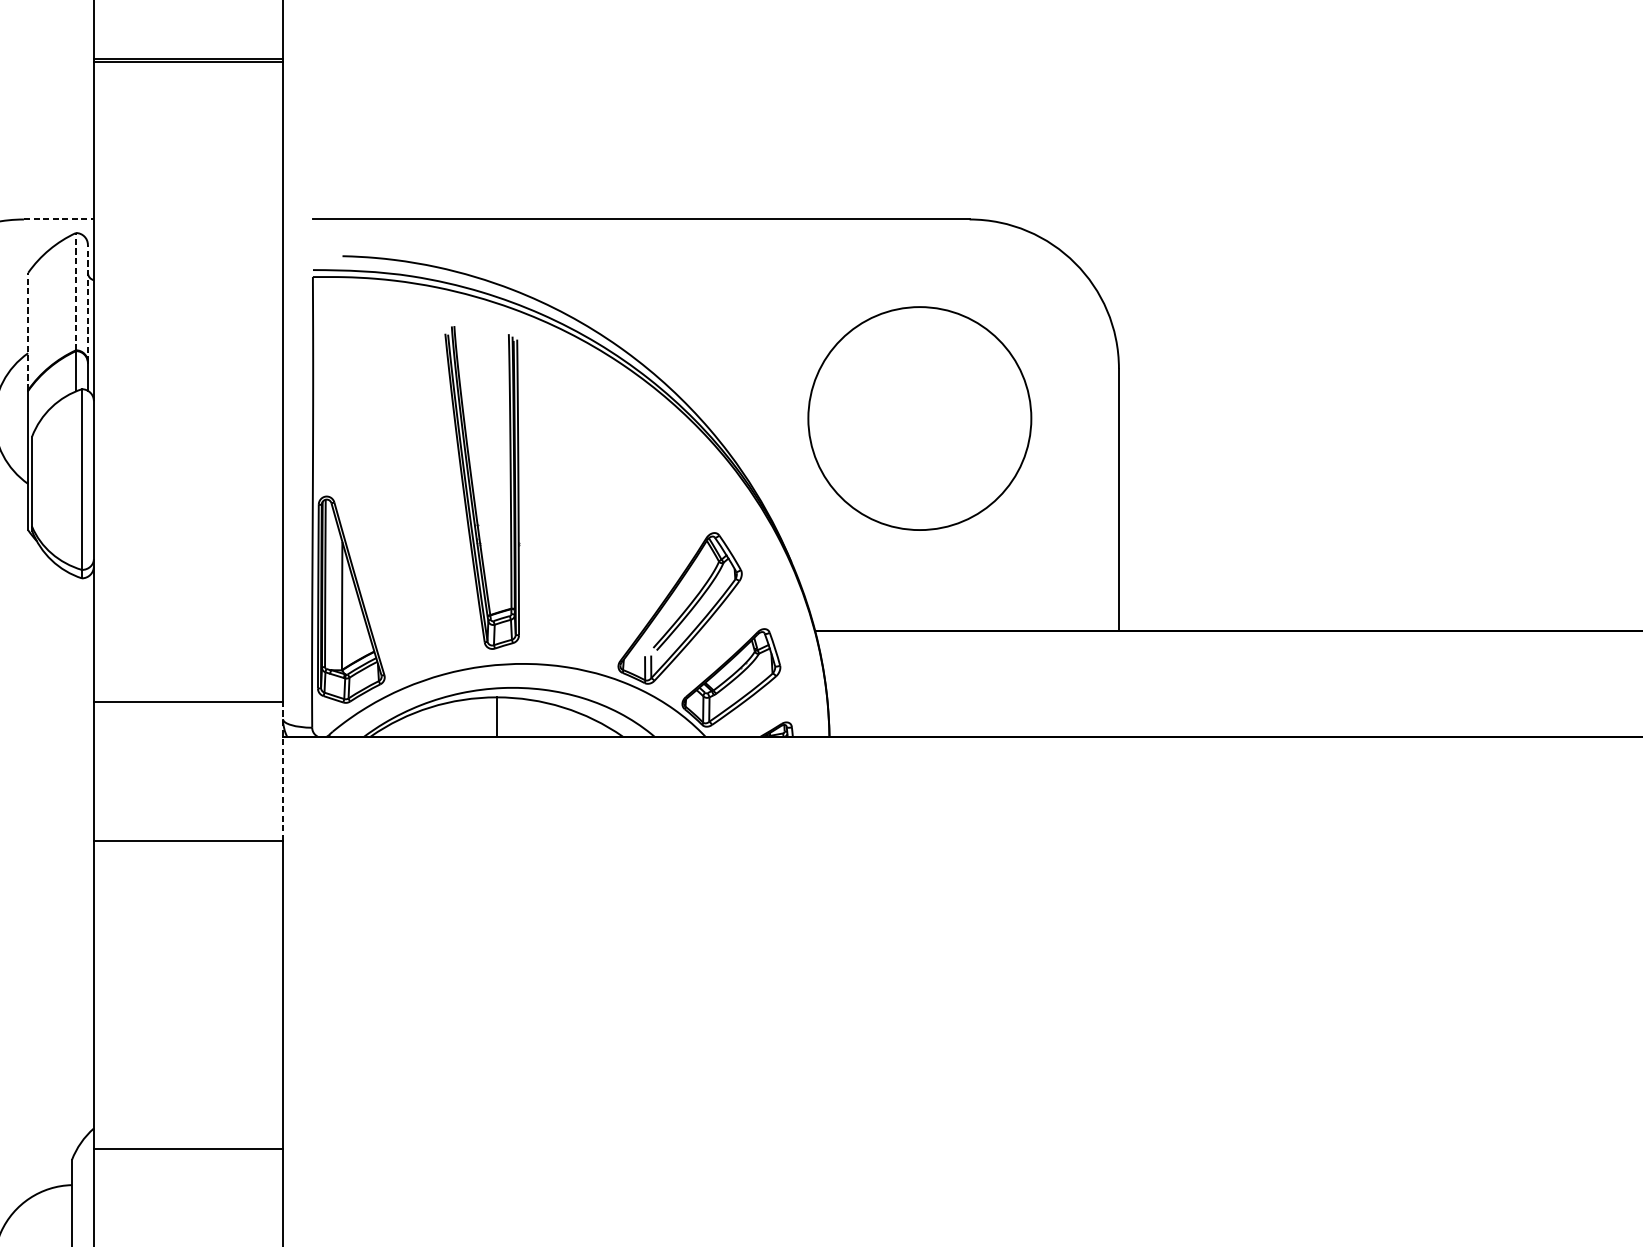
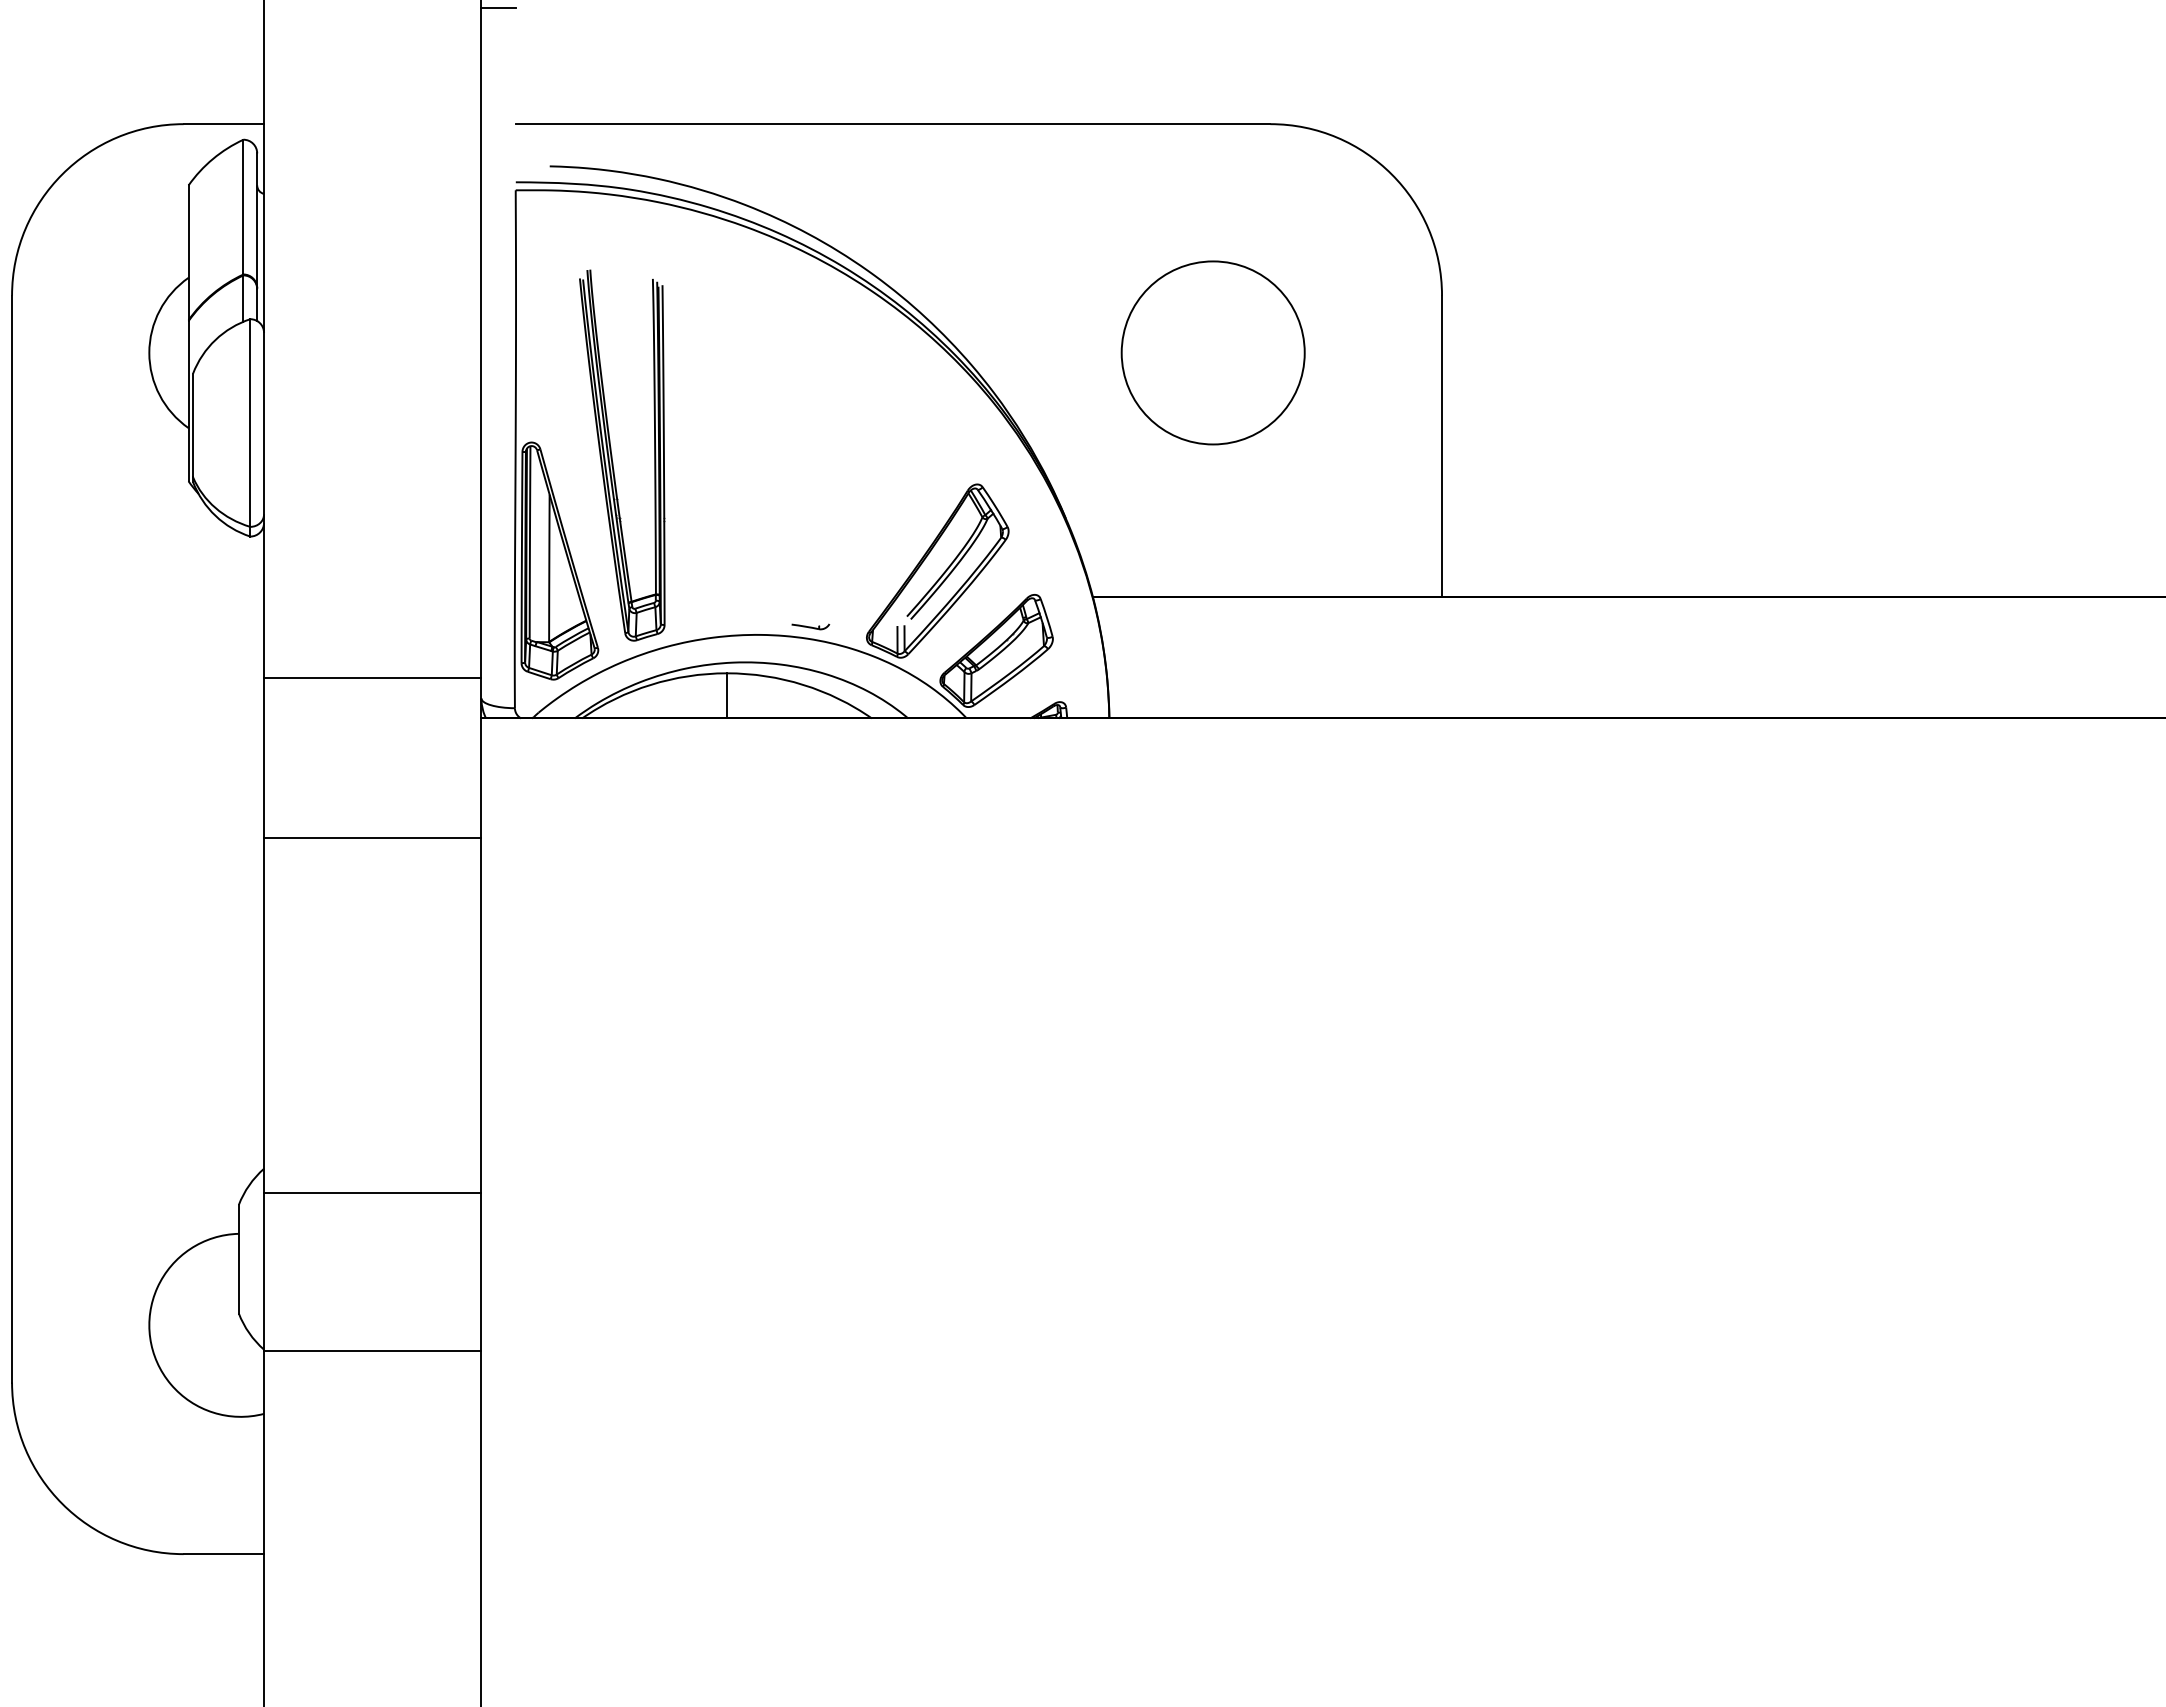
line: (297, 118) -> (498, 8), added
line: (59, 219) -> (224, 124), dashed -> solid
line: (76, 291) -> (243, 206), dashed -> solid
line: (88, 303) -> (257, 220), dashed -> solid
line: (28, 331) -> (188, 252), dashed -> solid
circle: (919, 418) -> (1212, 352), size x0.71
part: (473, 487) -> (612, 455), moved
part: (569, 656) -> (810, 626), added
line: (283, 771) -> (481, 758), dashed -> solid

